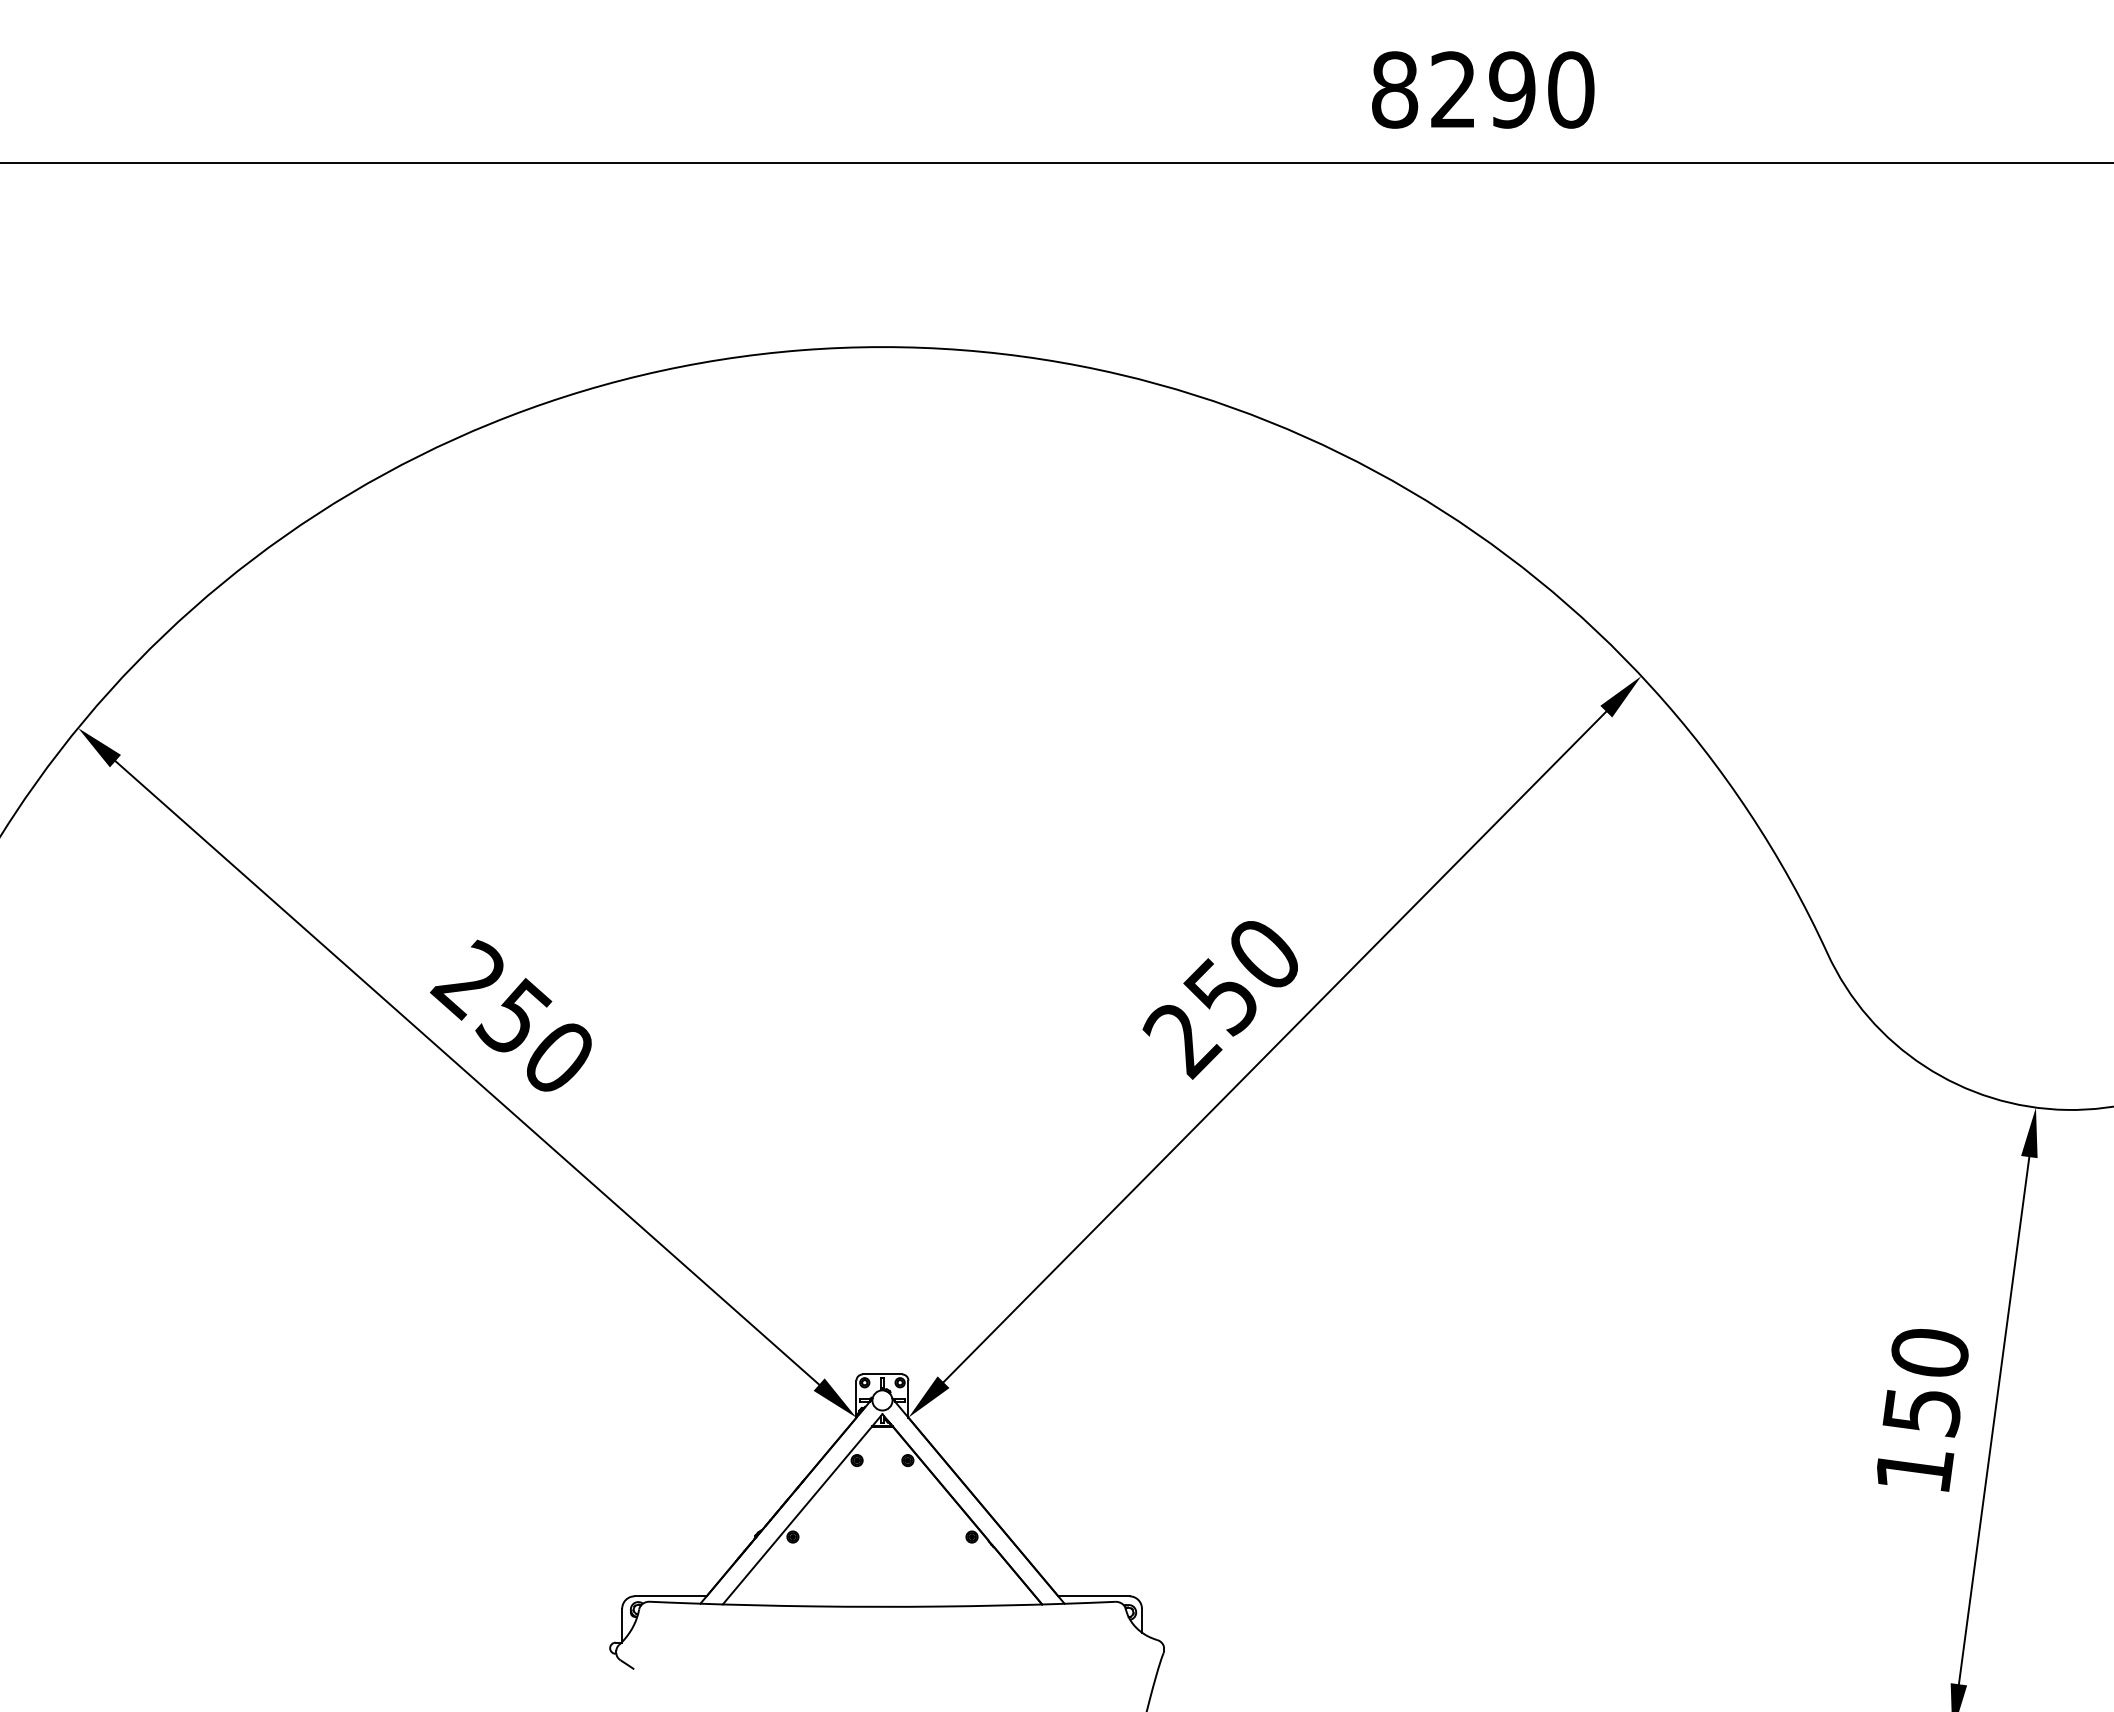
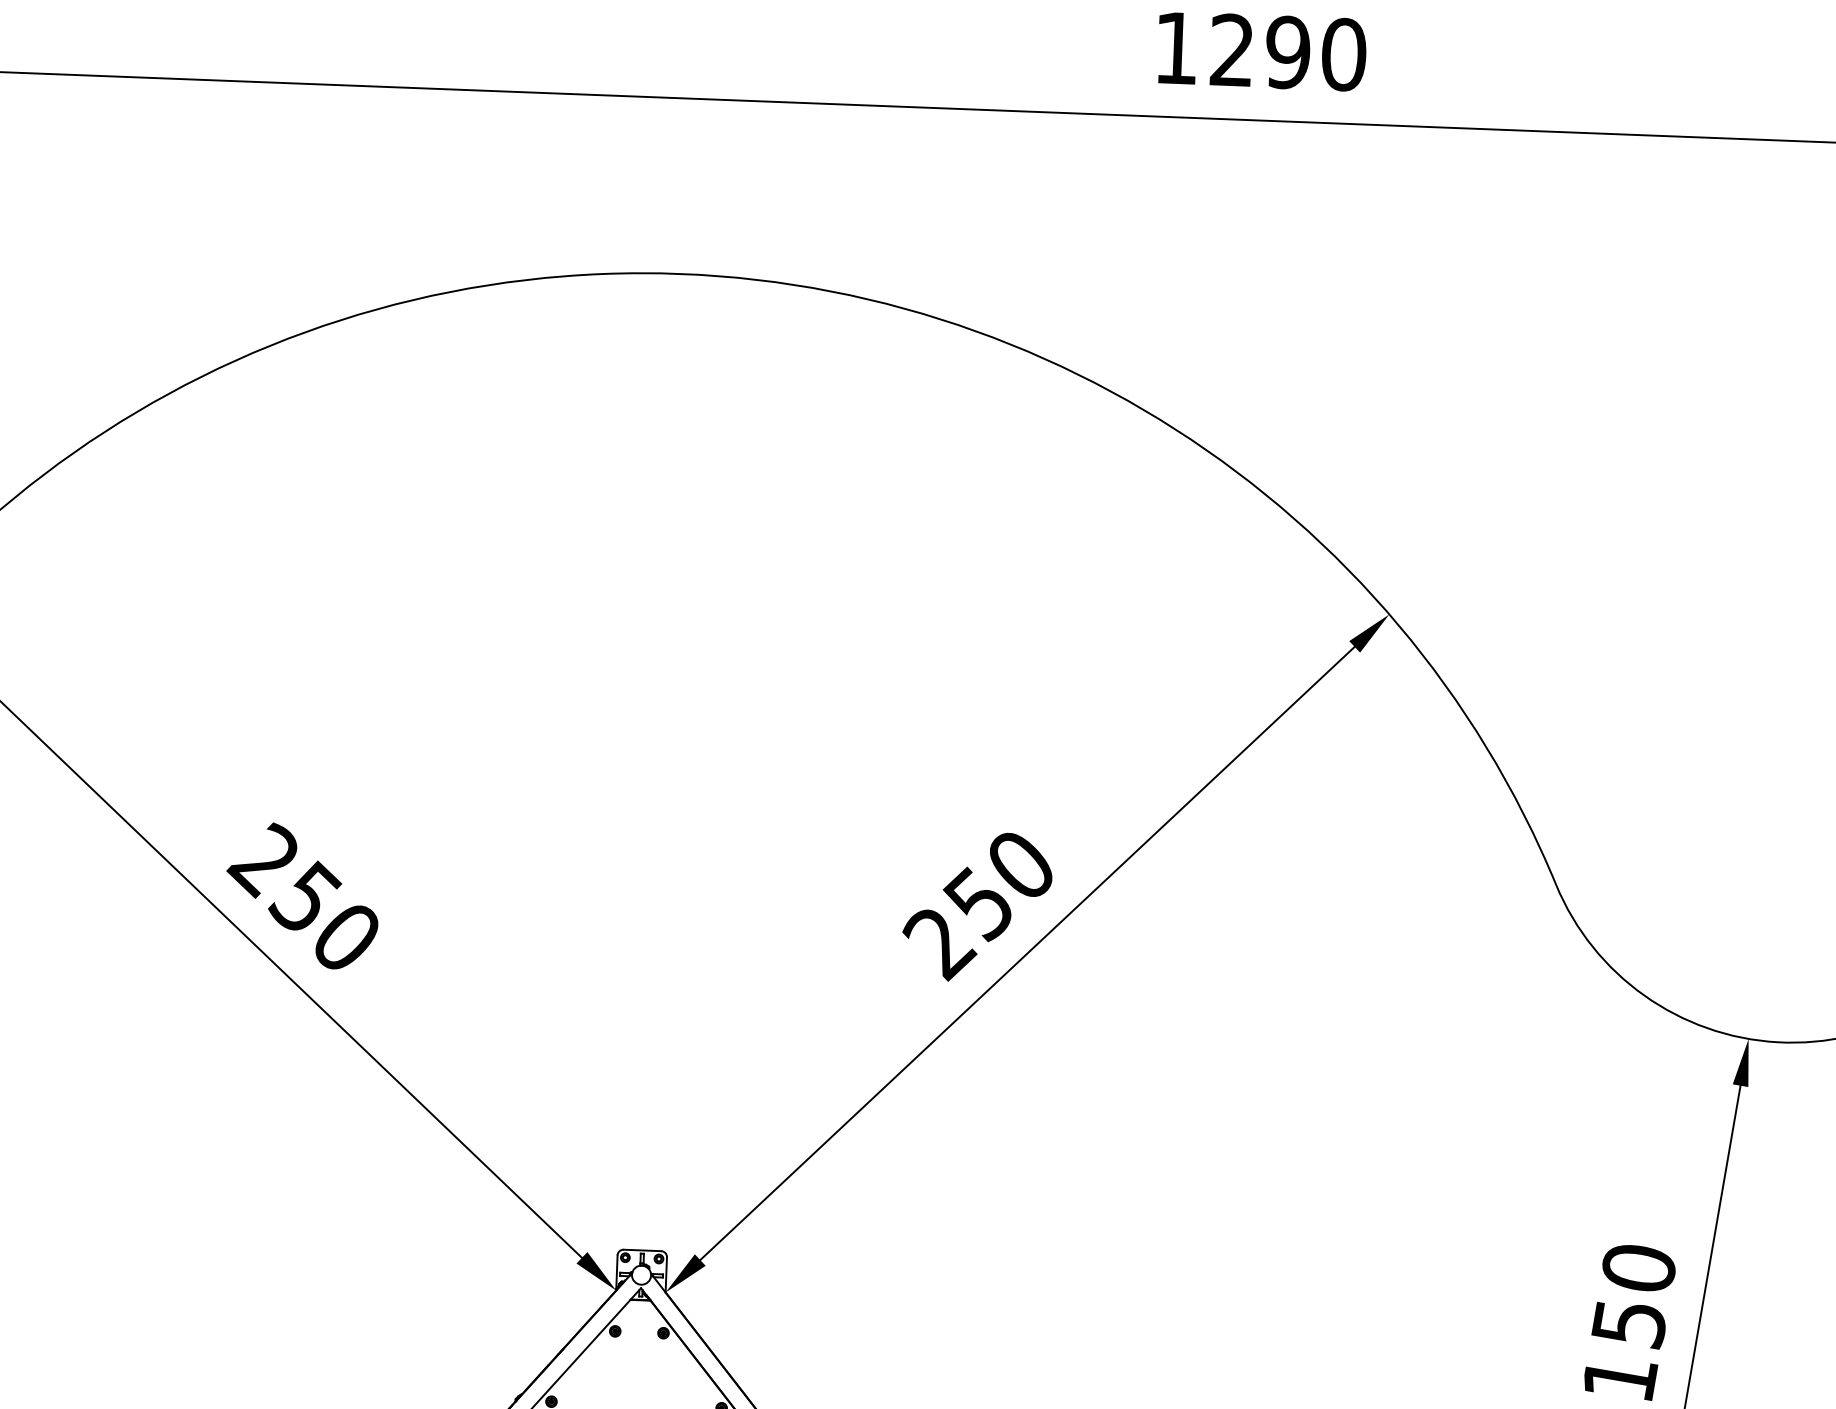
text: (1395, 89) -> (1177, 47), 8290 -> 1290

